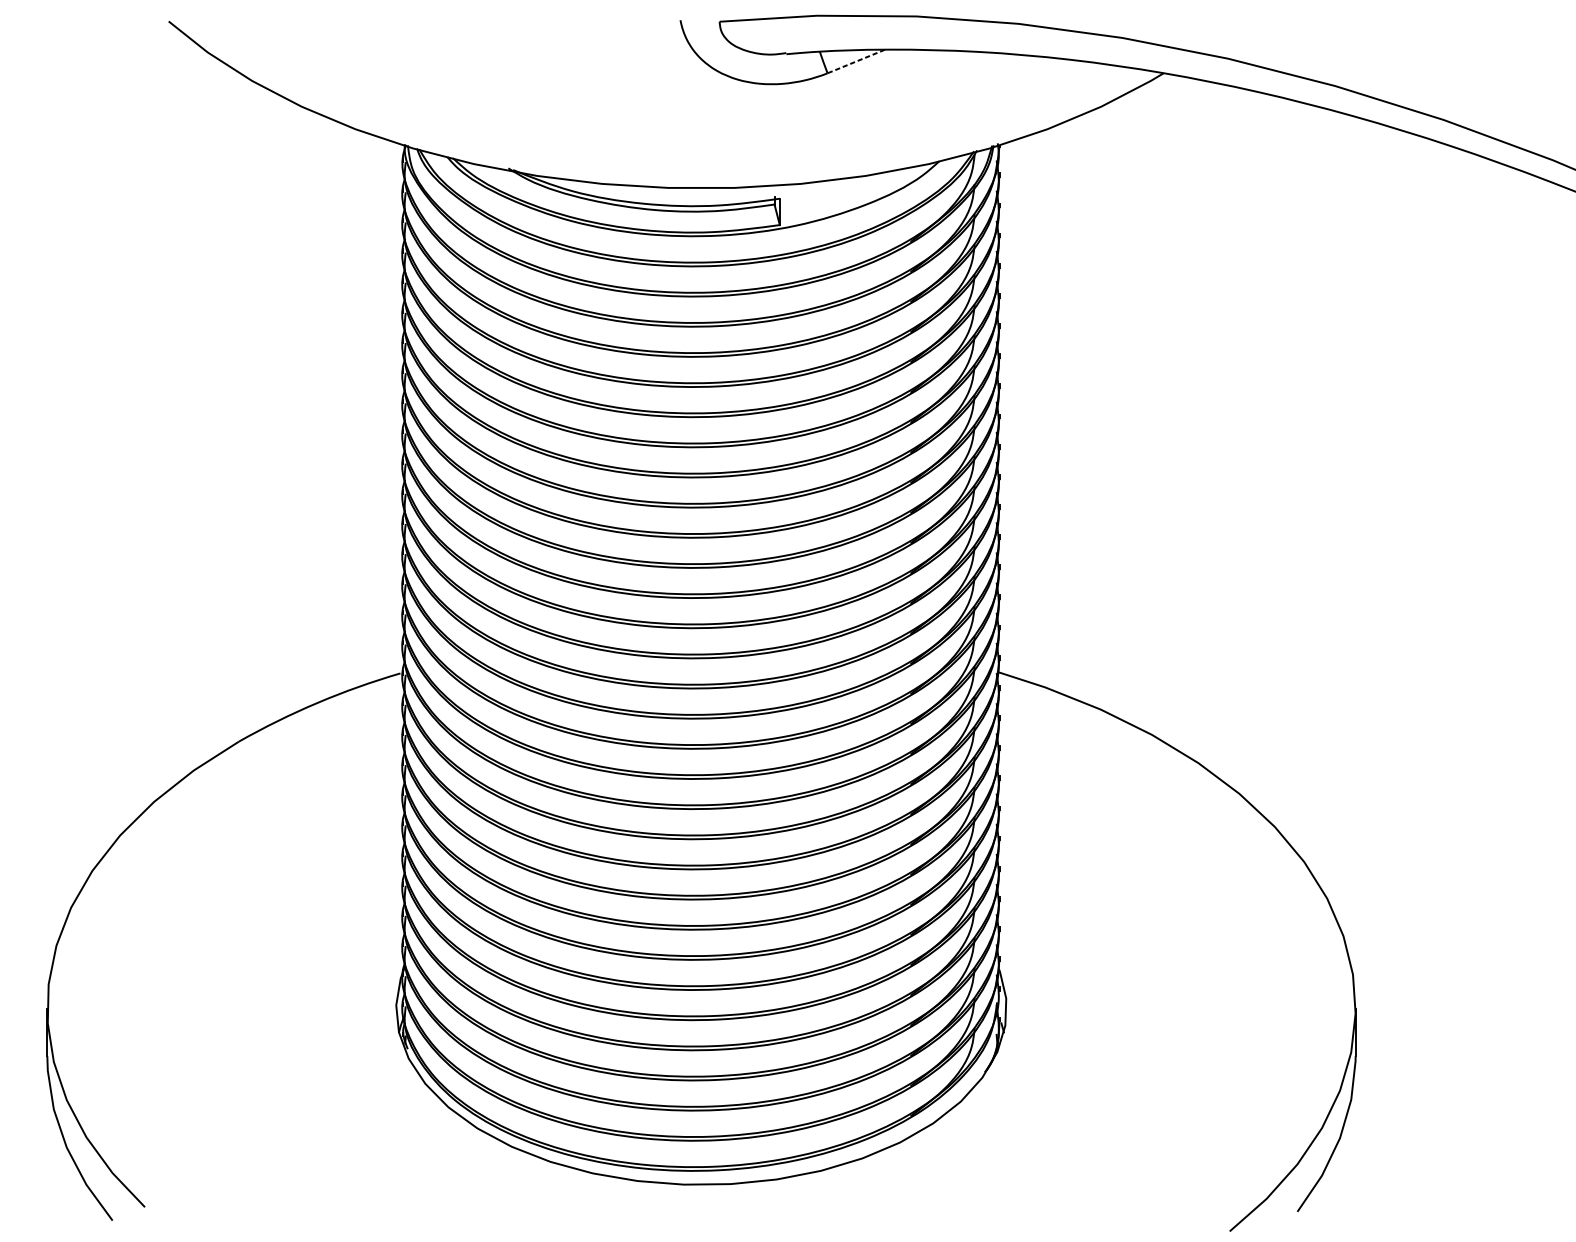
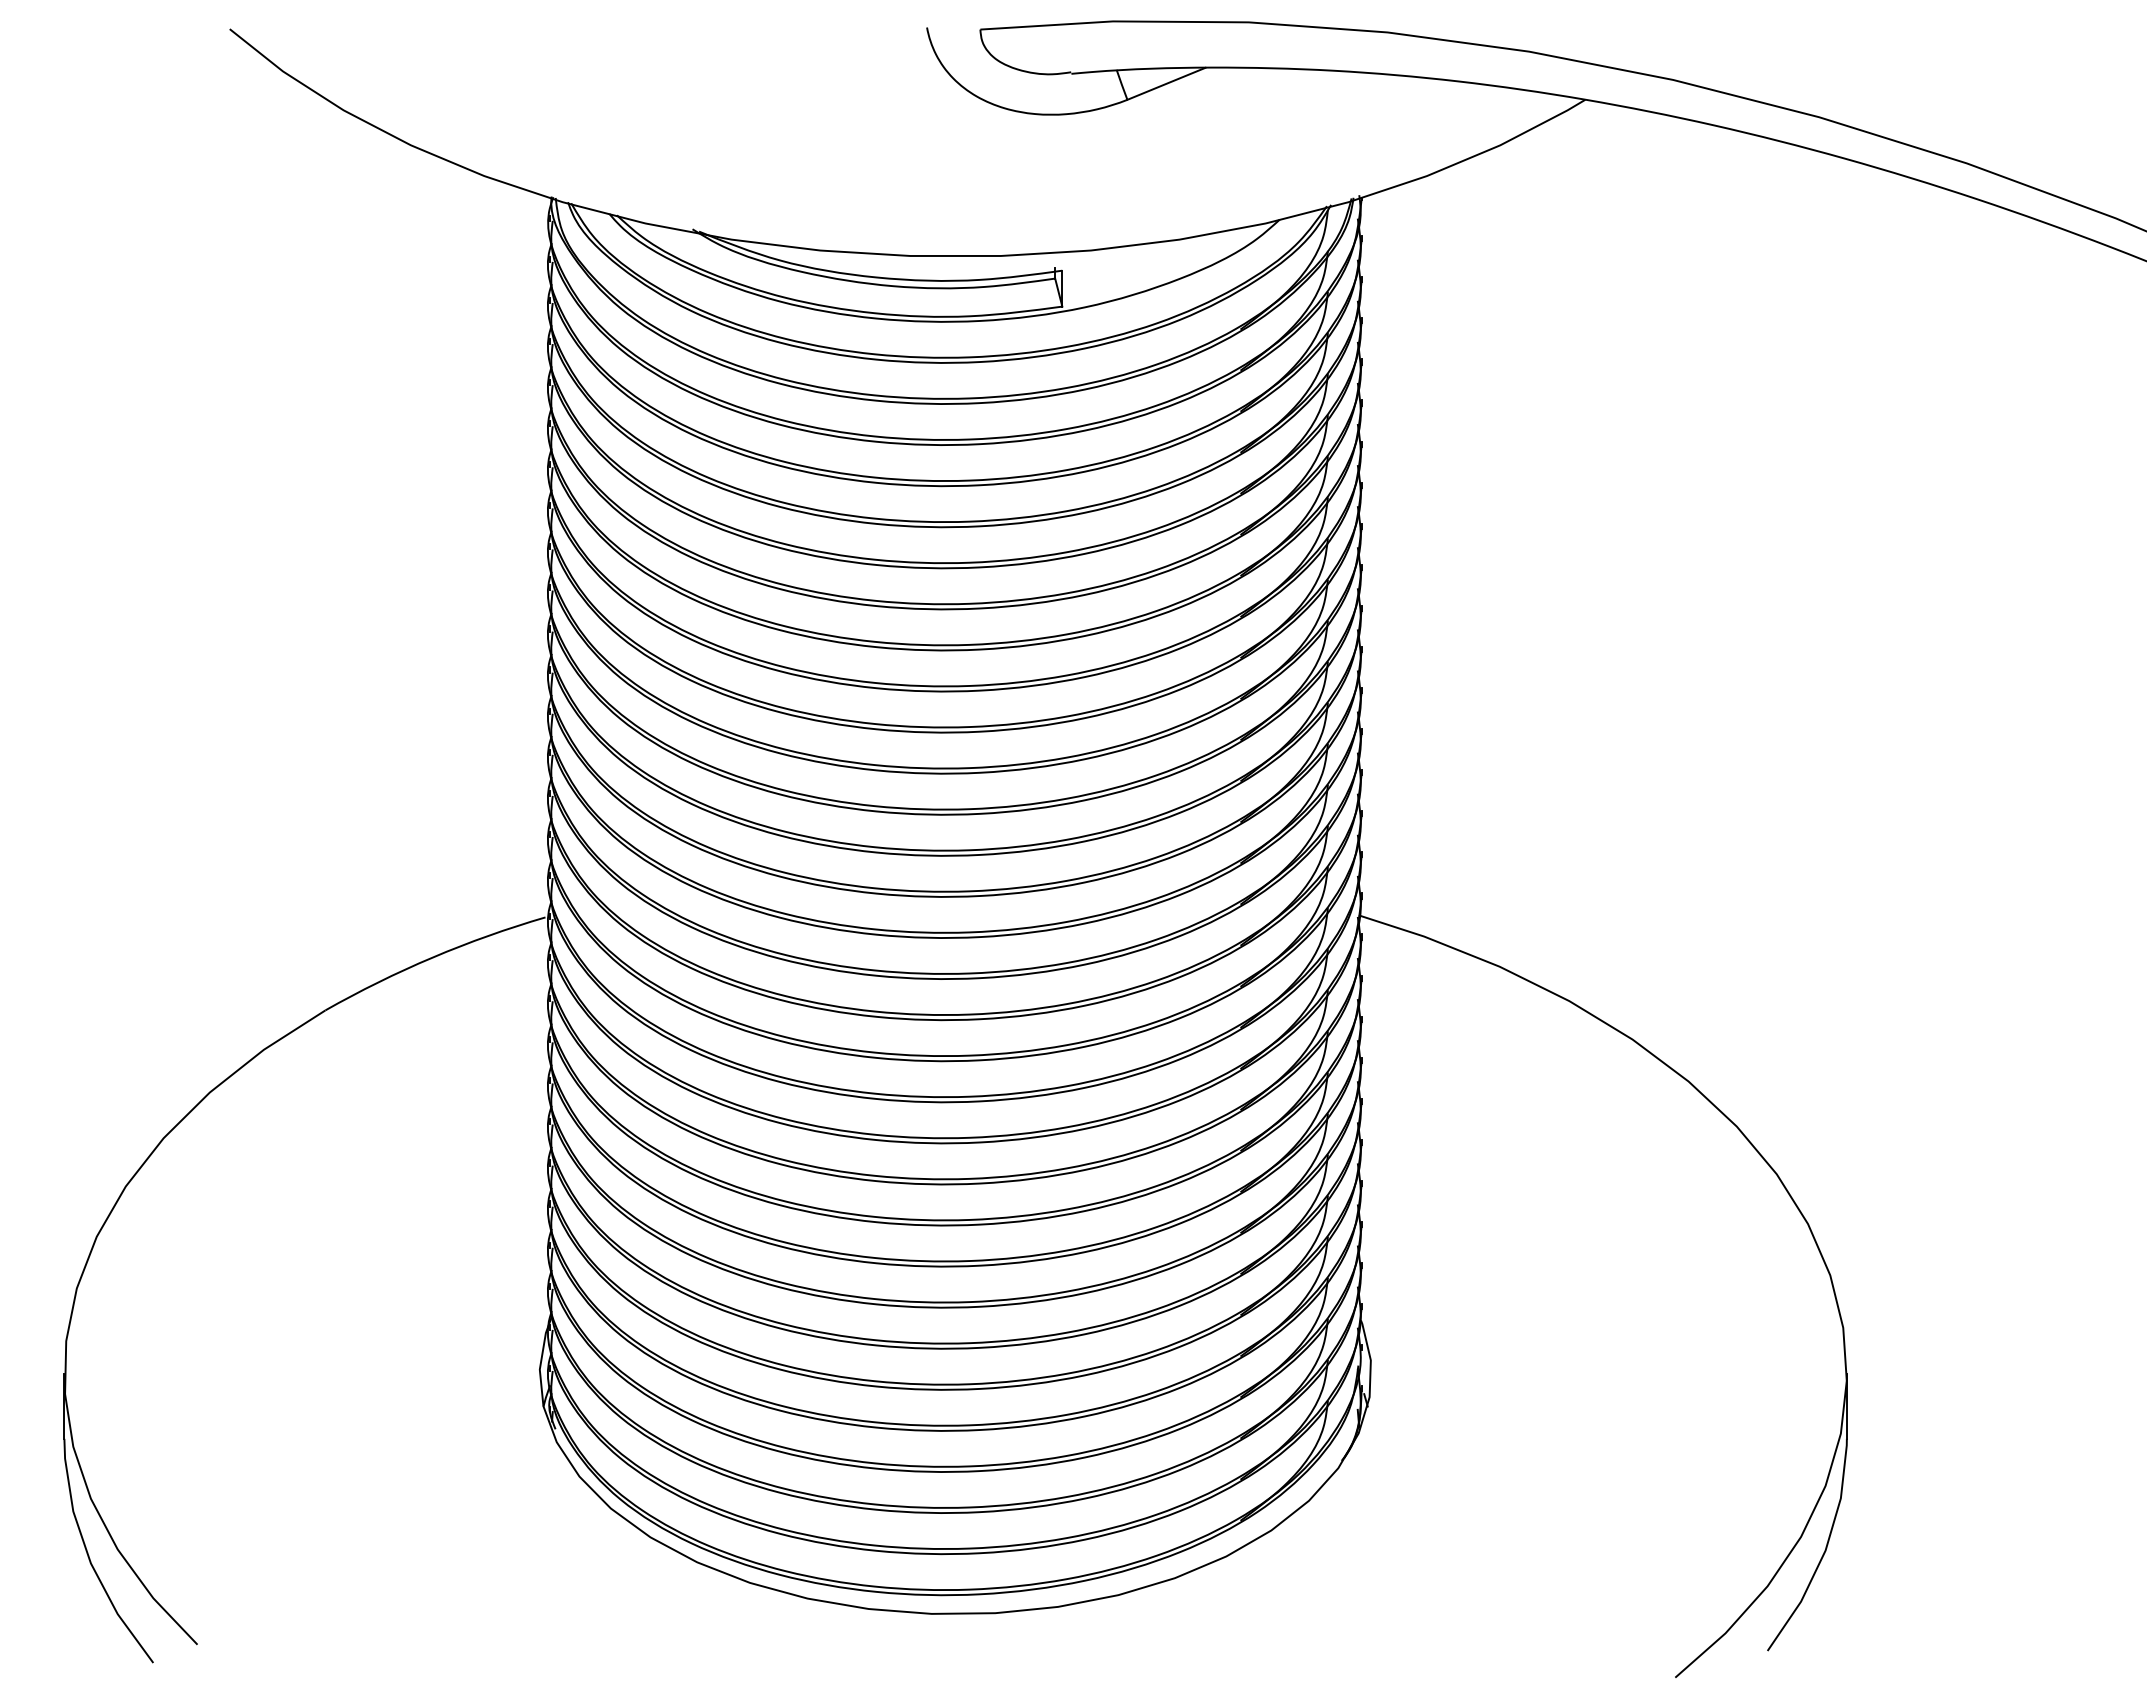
line: (856, 62) -> (1166, 84), dashed -> solid

